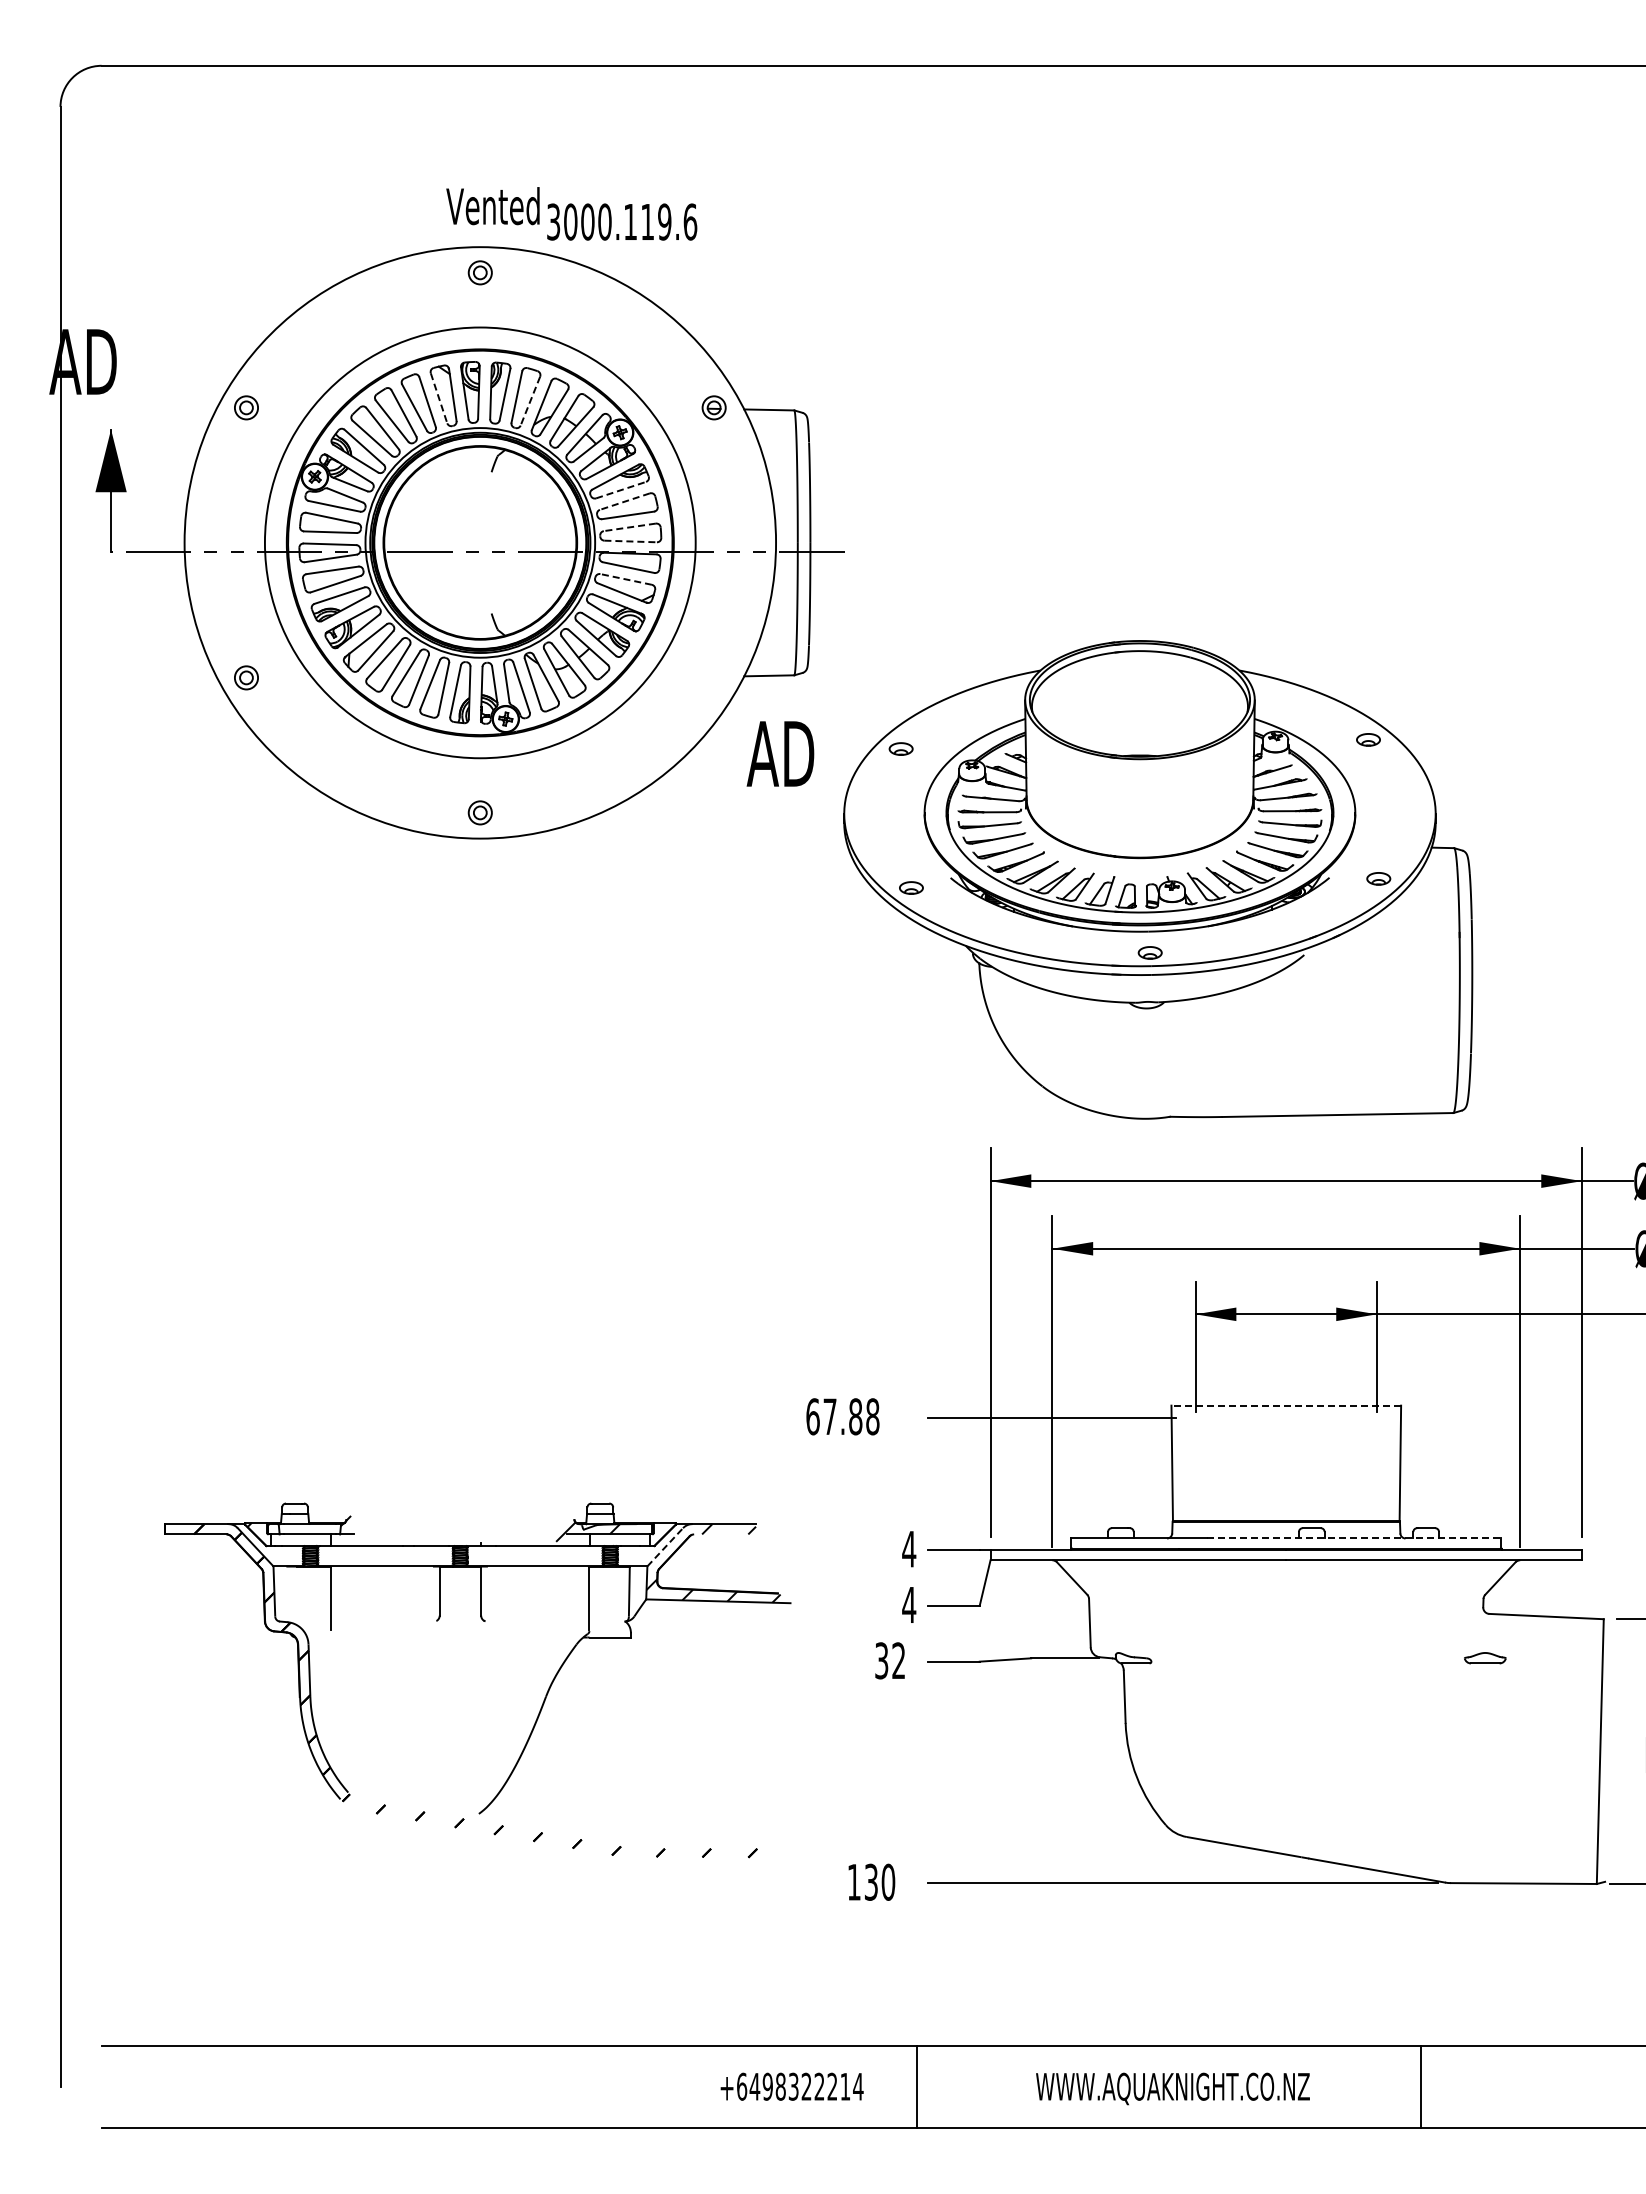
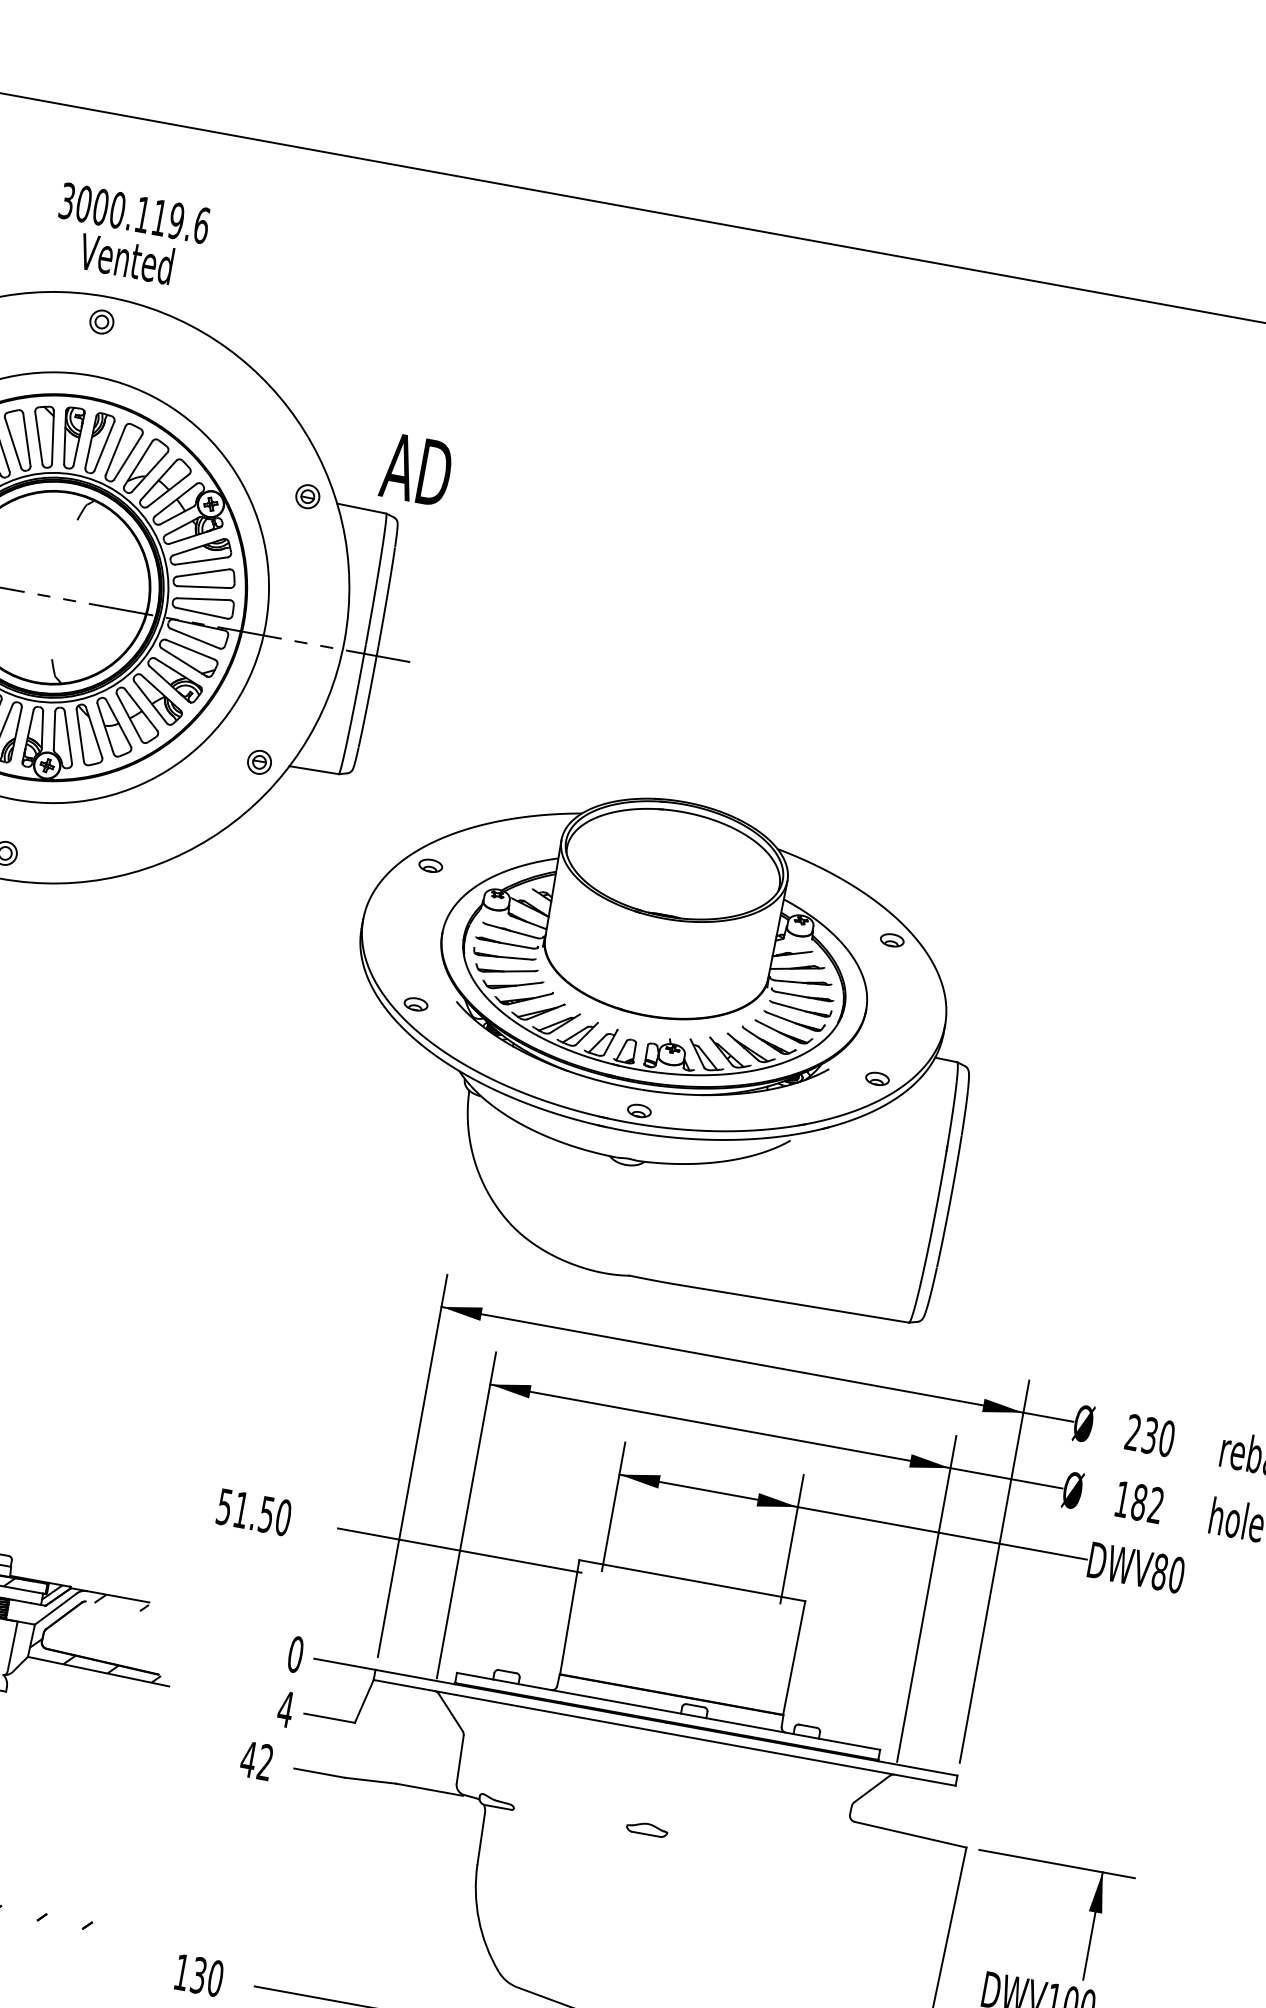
text: (622, 221) -> (135, 212), moved
line: (439, 398) -> (39, 438), dashed -> solid
line: (530, 401) -> (128, 457), dashed -> solid
line: (621, 490) -> (201, 561), dashed -> solid
line: (624, 501) -> (202, 572), dashed -> solid
line: (629, 527) -> (203, 599), dashed -> solid
line: (631, 541) -> (202, 613), dashed -> solid
line: (625, 579) -> (189, 649), dashed -> solid
part: (713, 677) -> (258, 761), added
text: (780, 753) -> (416, 469), moved
line: (1286, 1405) -> (692, 1580), dashed -> solid
text: (842, 1416) -> (253, 1512), 67.88 -> 51.50
hatch: (658, 1531) -> (52, 1592), added
line: (1354, 1538) -> (735, 1723), dashed -> solid
line: (665, 1546) -> (56, 1608), dashed -> solid
text: (909, 1548) -> (296, 1653), 4 -> 0
part: (1485, 1658) -> (647, 1829), moved
text: (881, 1660) -> (248, 1759), 32 -> 42

